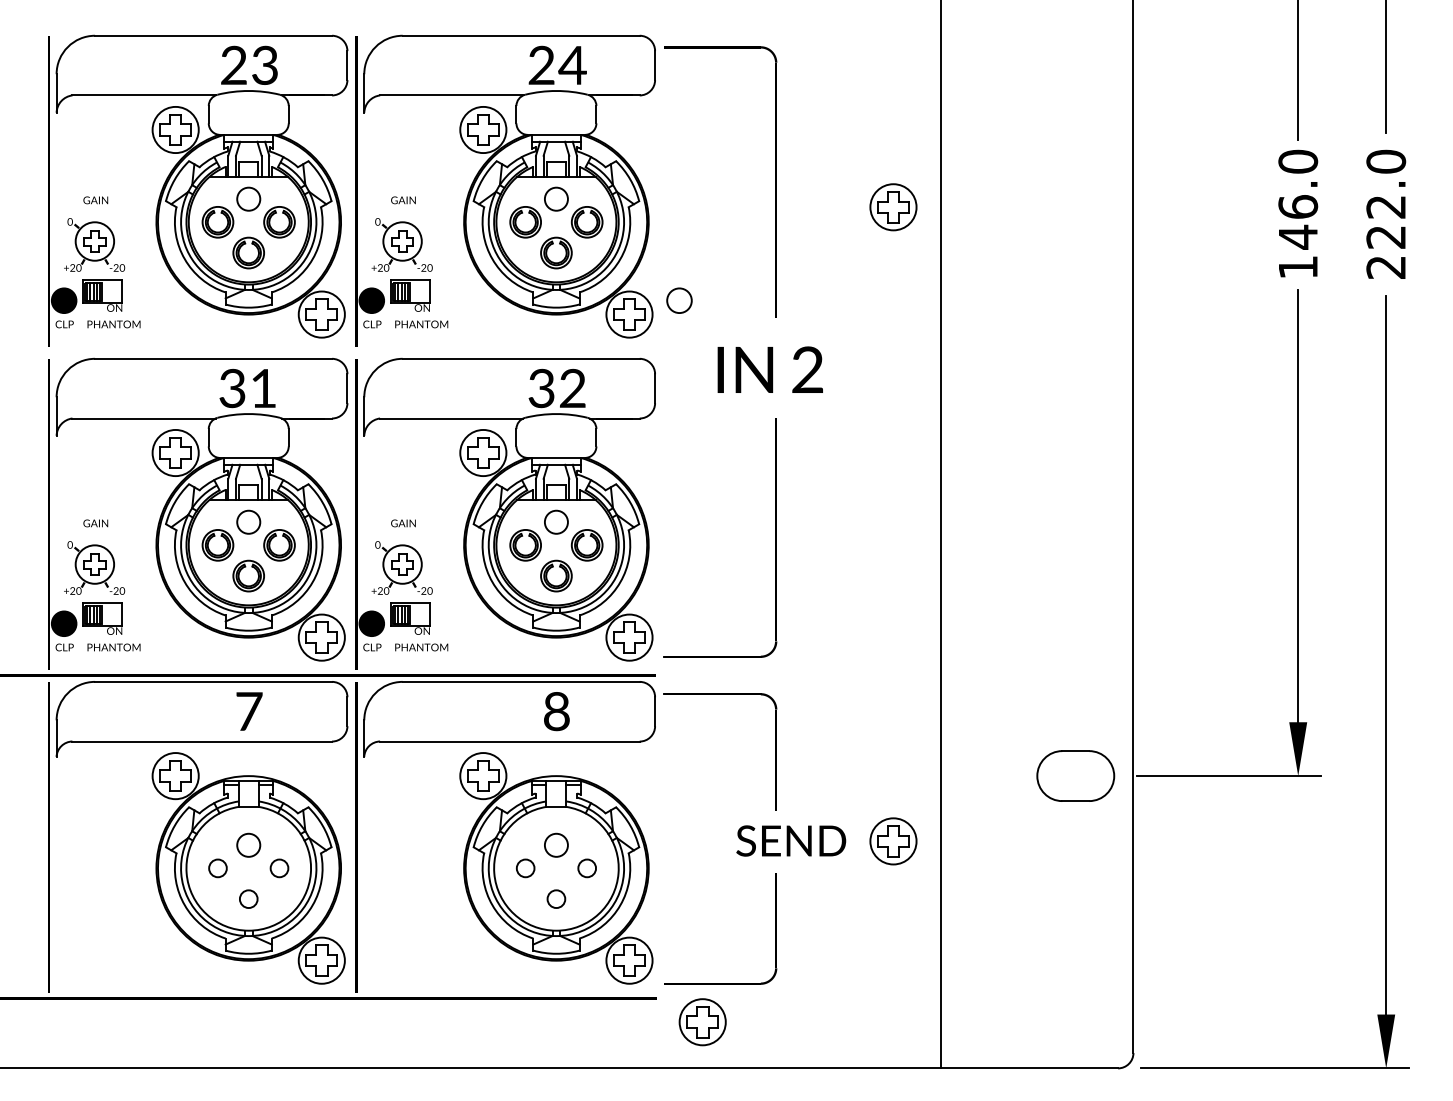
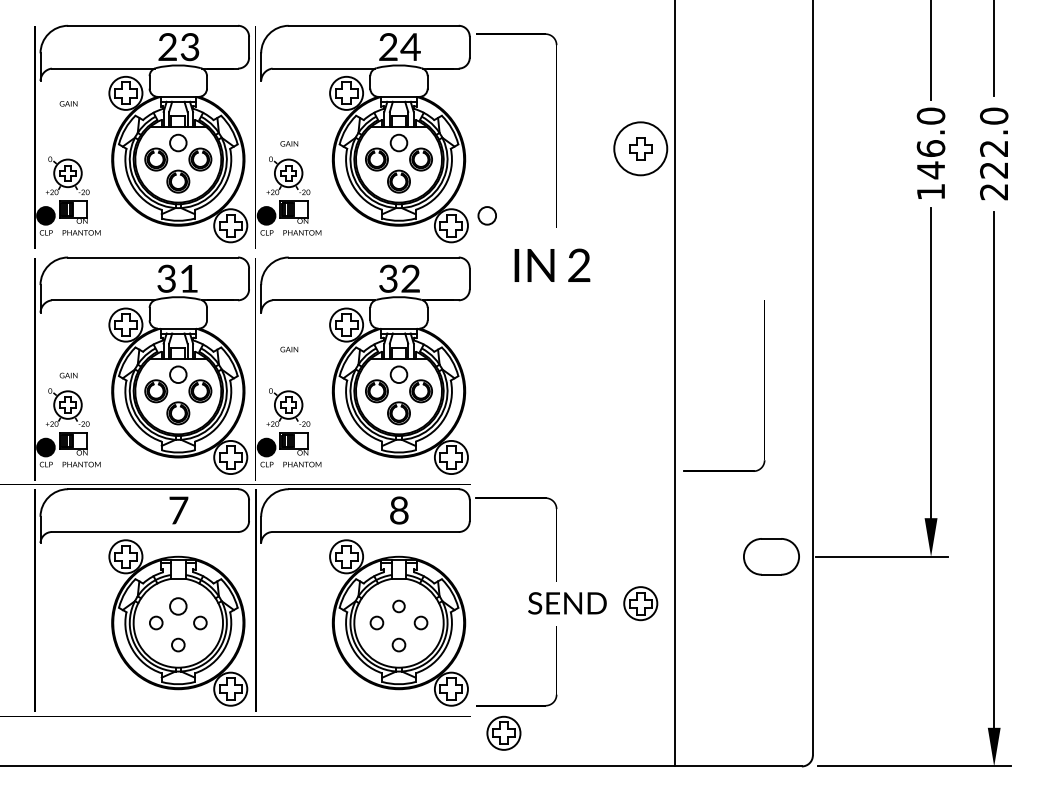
text: (95, 199) -> (68, 103), moved
circle: (893, 206) -> (640, 148), size x1.6
text: (403, 523) -> (289, 349), moved
part: (775, 537) -> (764, 385), moved
circle: (555, 845) -> (398, 606), size x0.7

